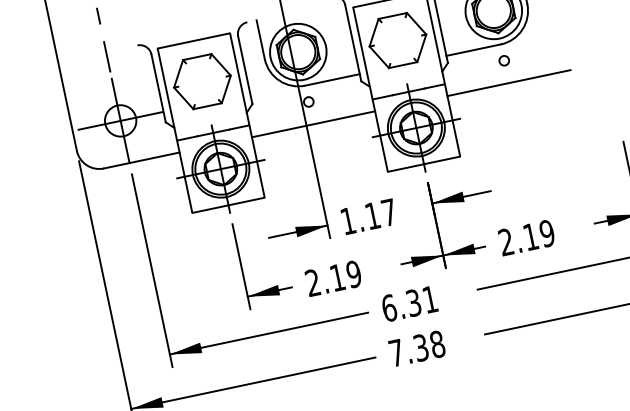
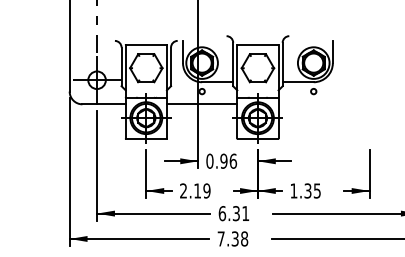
line: (508, 83) -> (313, 104), removed
text: (368, 215) -> (221, 160), 1.17 -> 0.96
text: (526, 237) -> (305, 190), 2.19 -> 1.35

